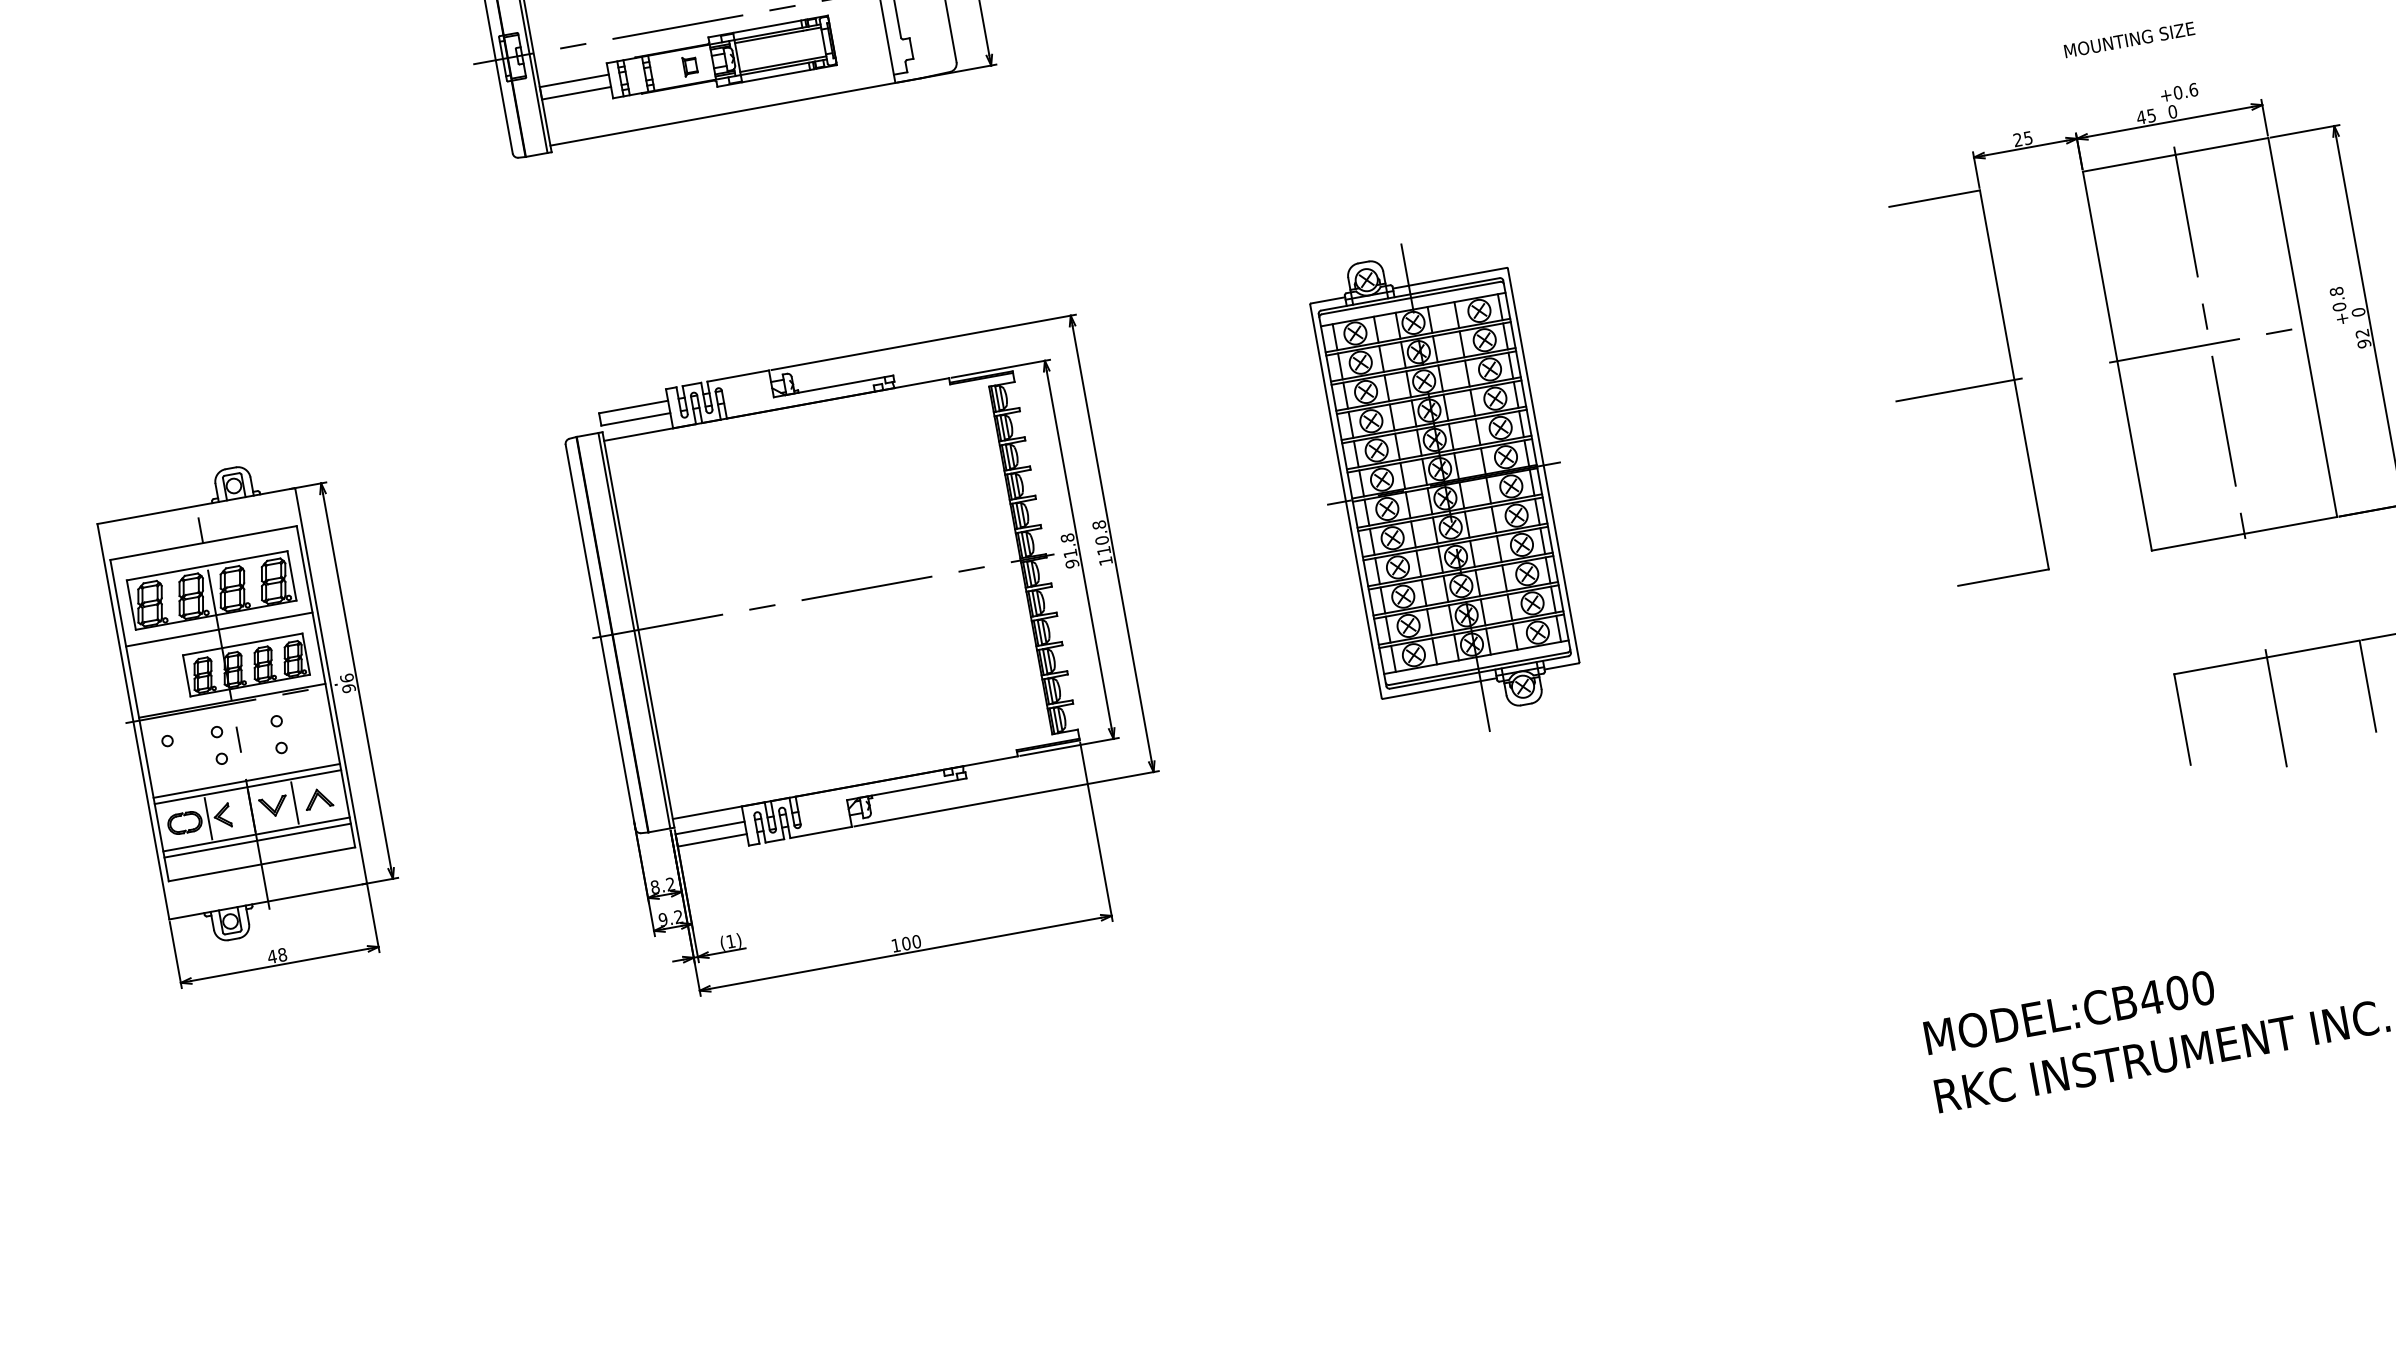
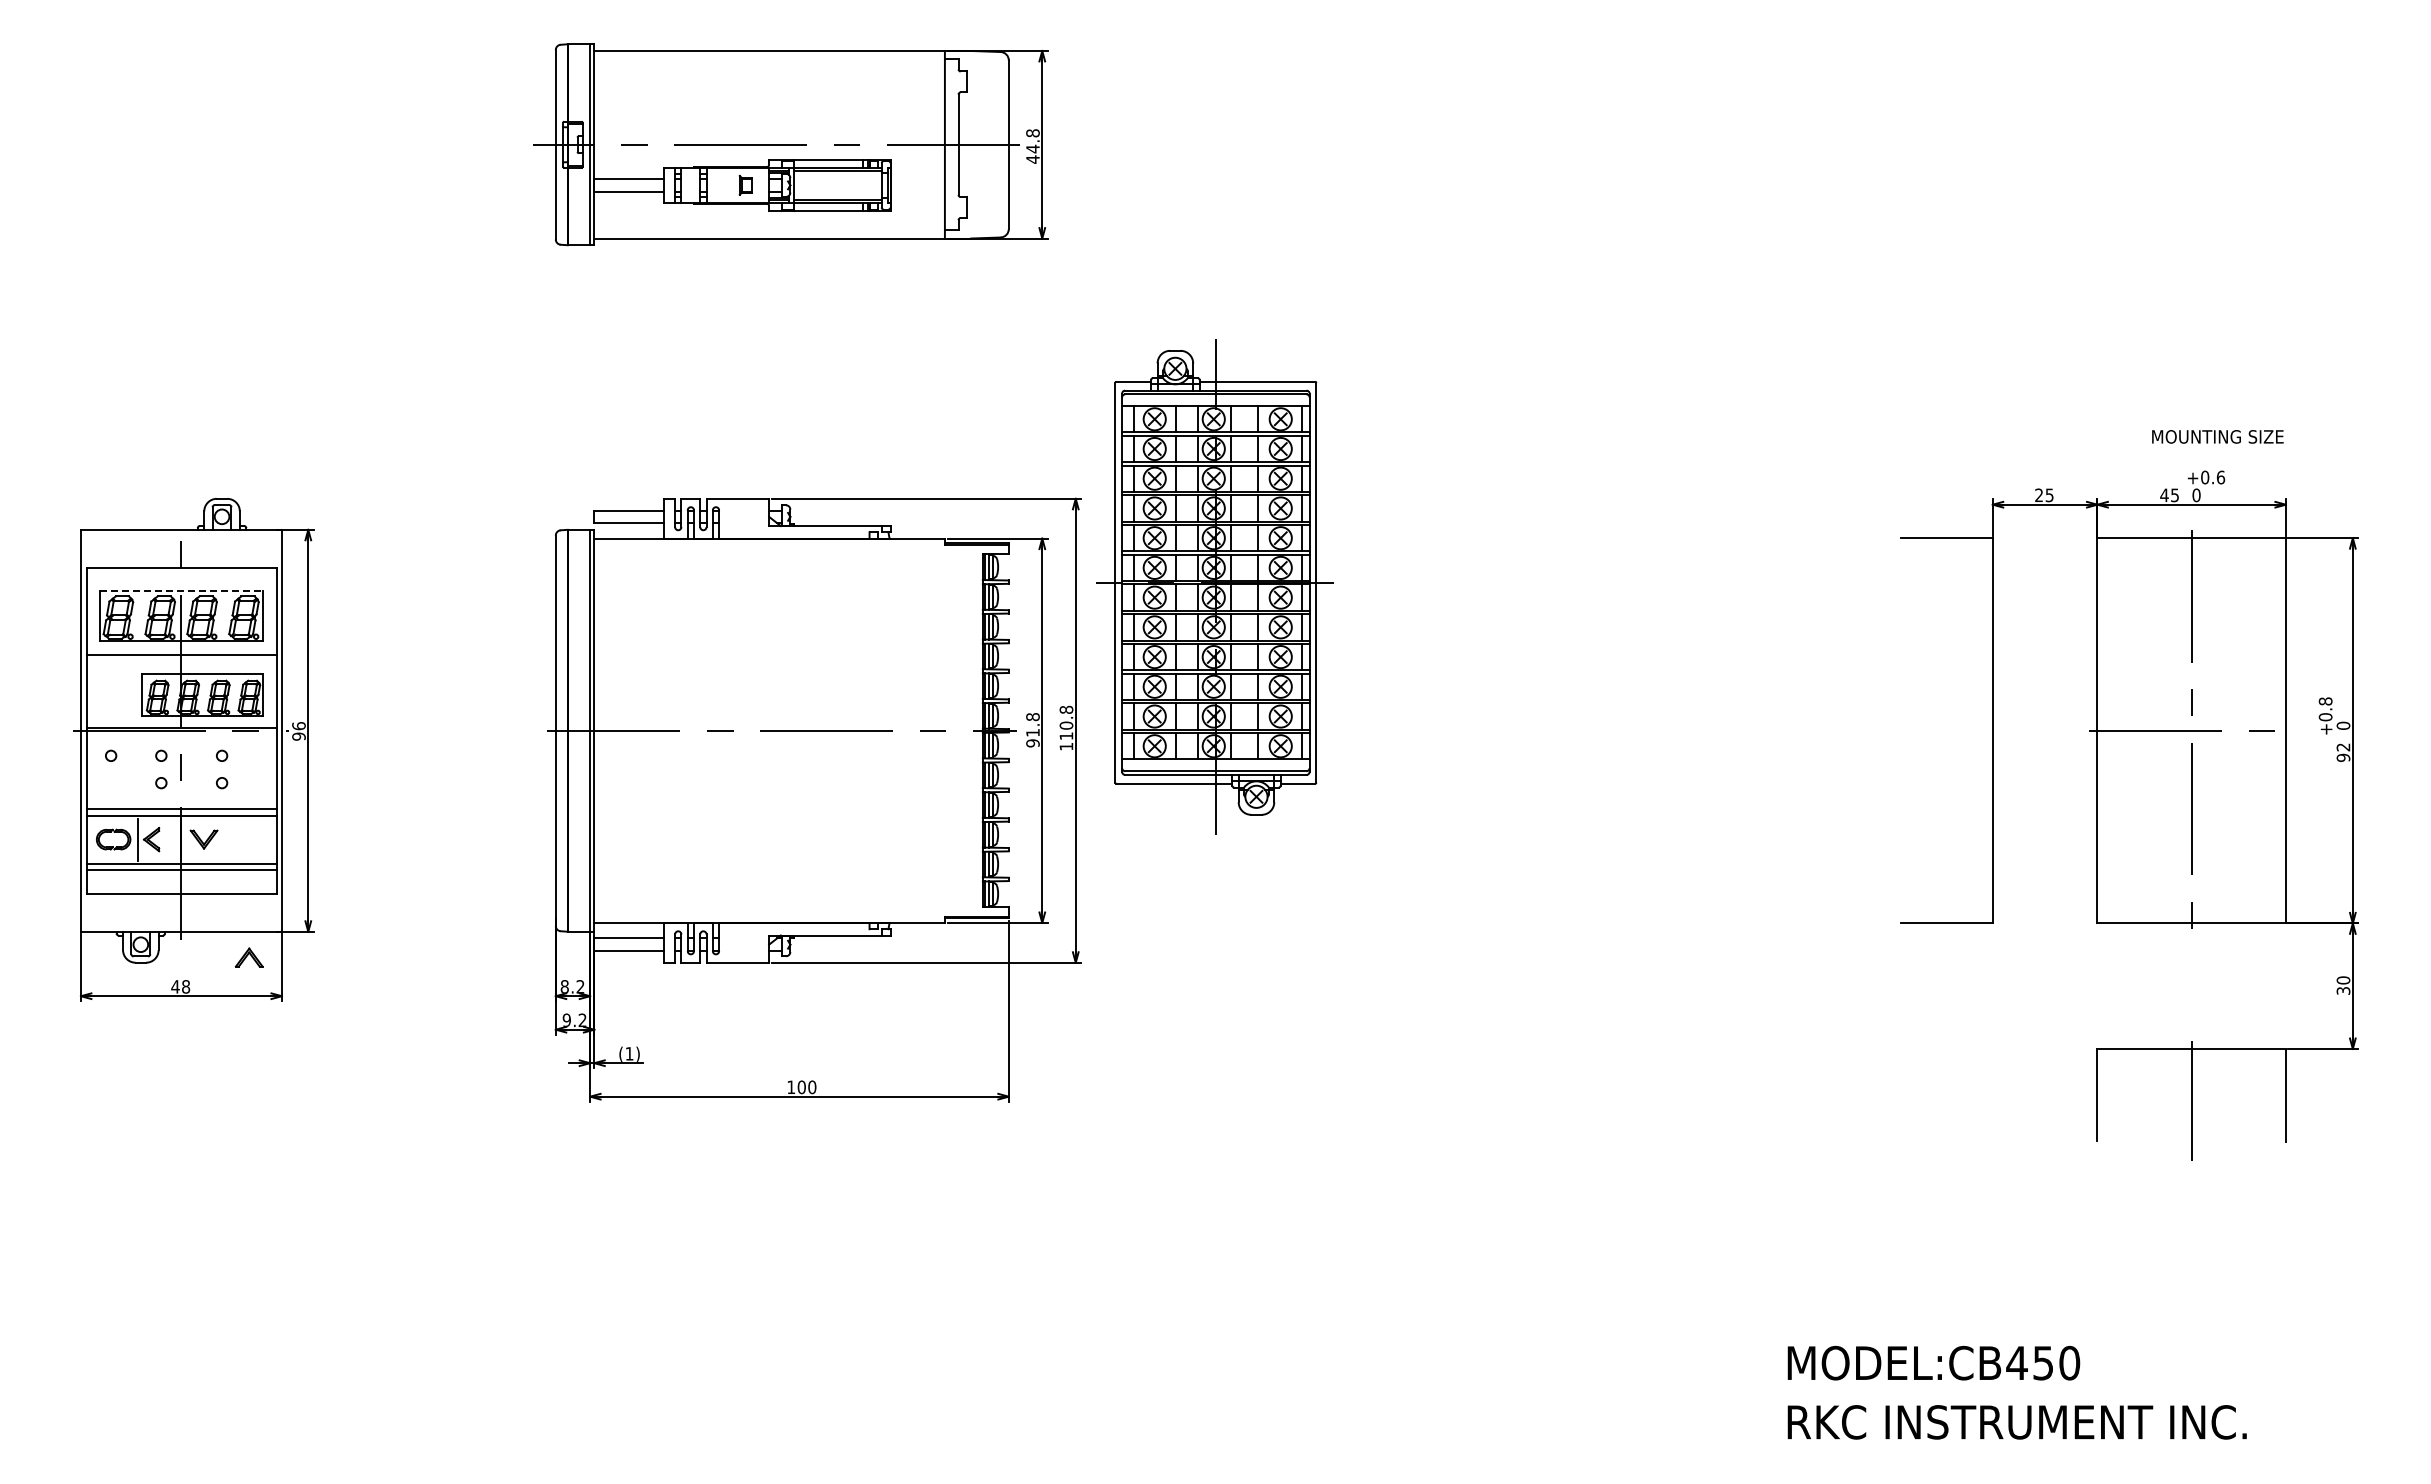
text: (2129, 39) -> (2217, 436), moved
line: (1958, 389) -> (1936, 730), removed
part: (1444, 487) -> (1214, 586), moved
line: (207, 565) -> (181, 590), solid -> dashed
part: (317, 798) -> (248, 957), moved
line: (295, 802) -> (225, 839), removed
text: (2177, 992) -> (2043, 1362), MODEL:CB400 -> MODEL:CB450

